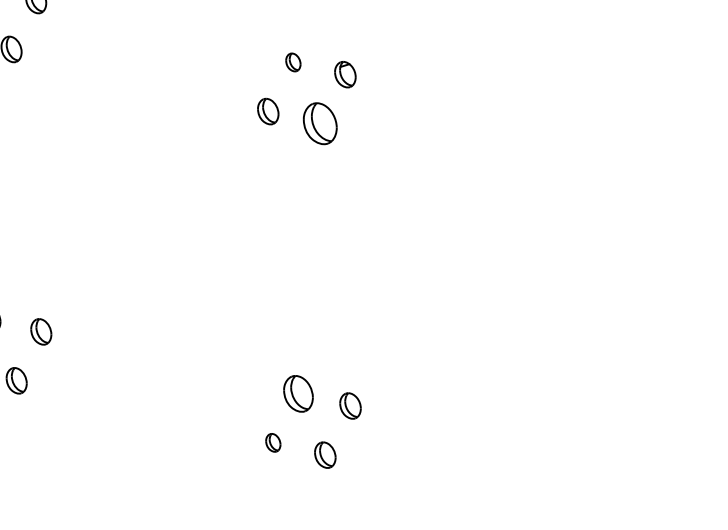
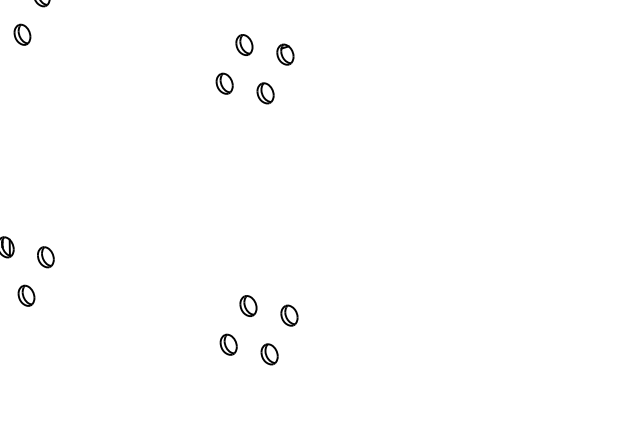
part: (293, 61) -> (244, 44), size x1.43
part: (320, 123) -> (265, 93), size x0.62
part: (298, 393) -> (248, 305), size x0.71
part: (273, 442) -> (228, 344), size x1.43

